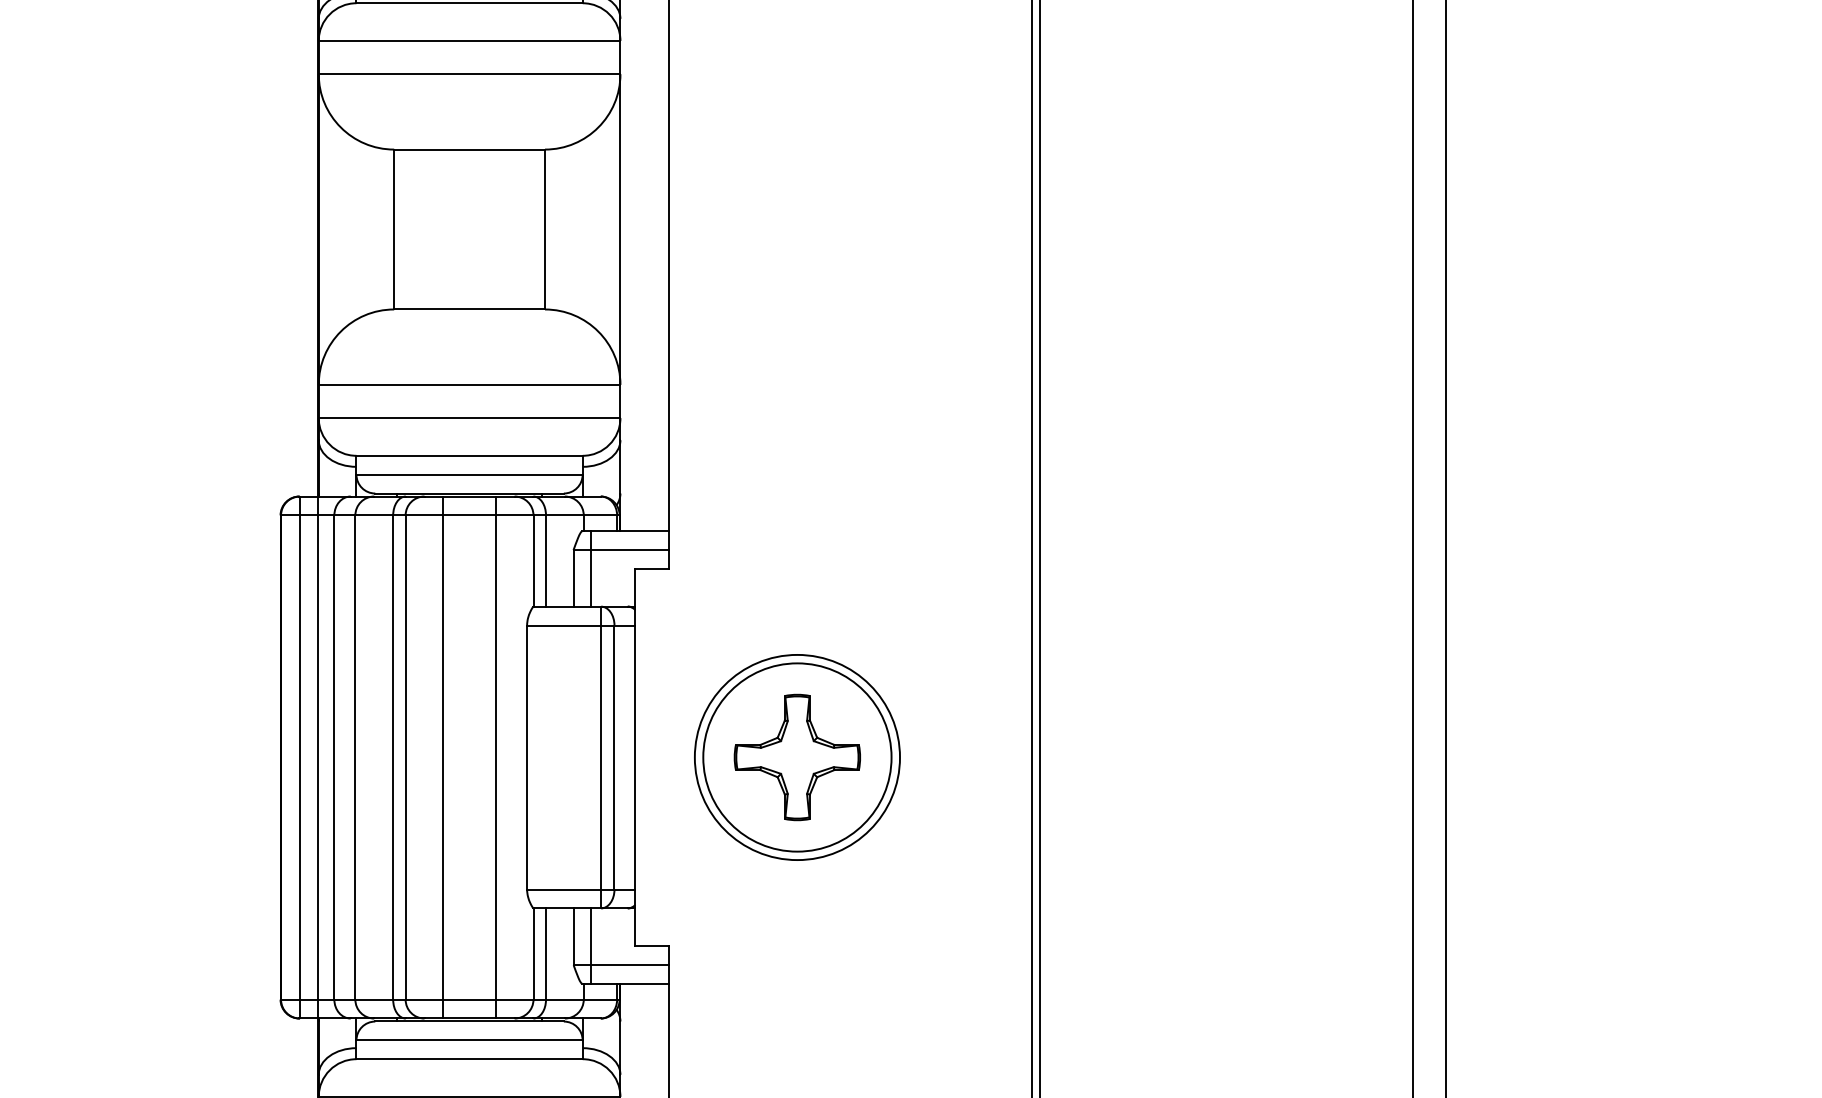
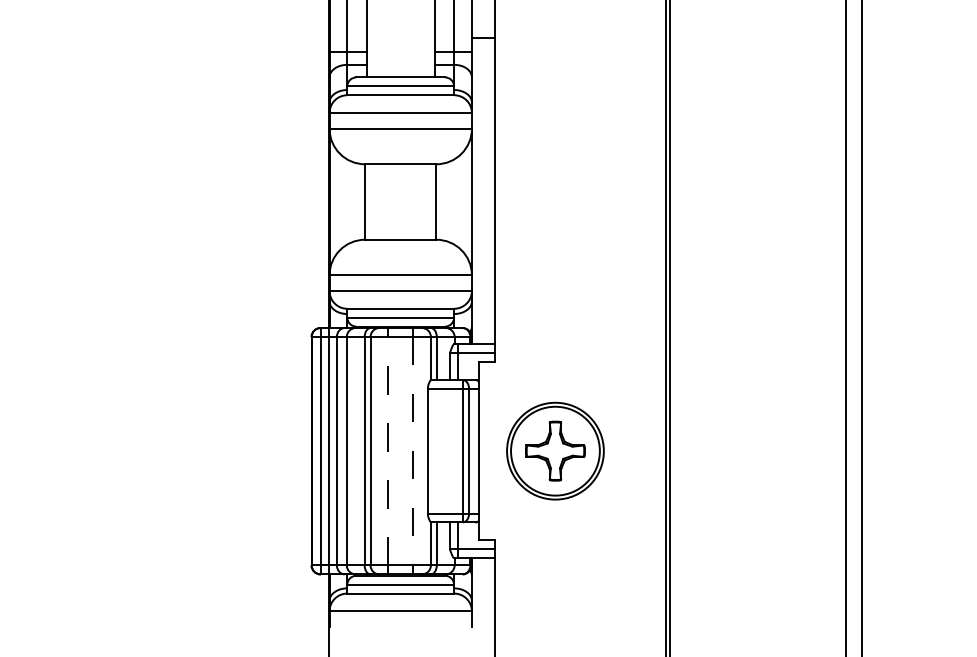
line: (443, 756) -> (388, 450), solid -> dashed
line: (496, 758) -> (413, 451), solid -> dashed

